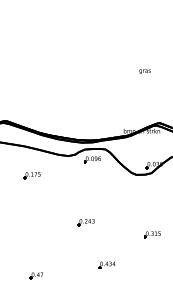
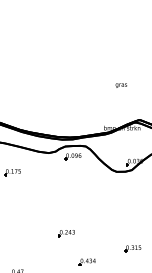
text: (144, 71) -> (120, 85), moved
part: (85, 222) -> (65, 233), moved
part: (152, 234) -> (132, 248), moved

